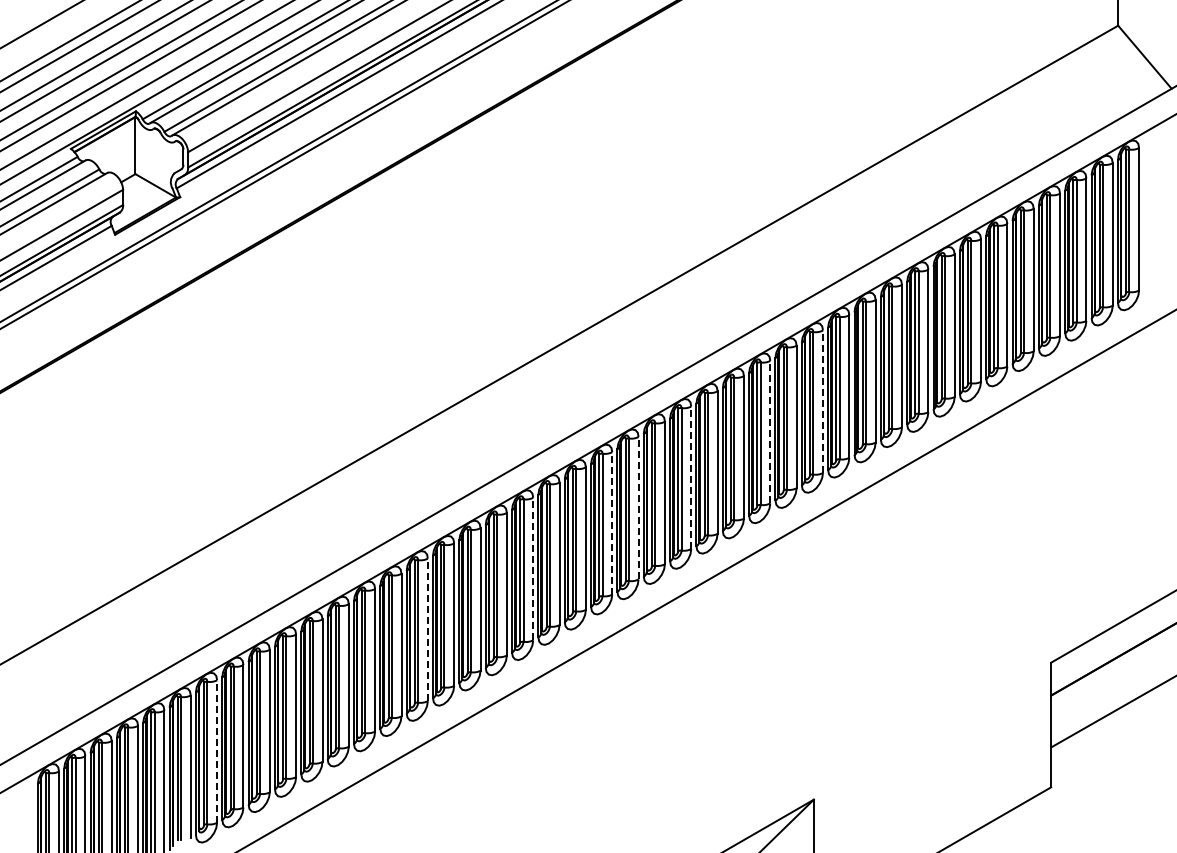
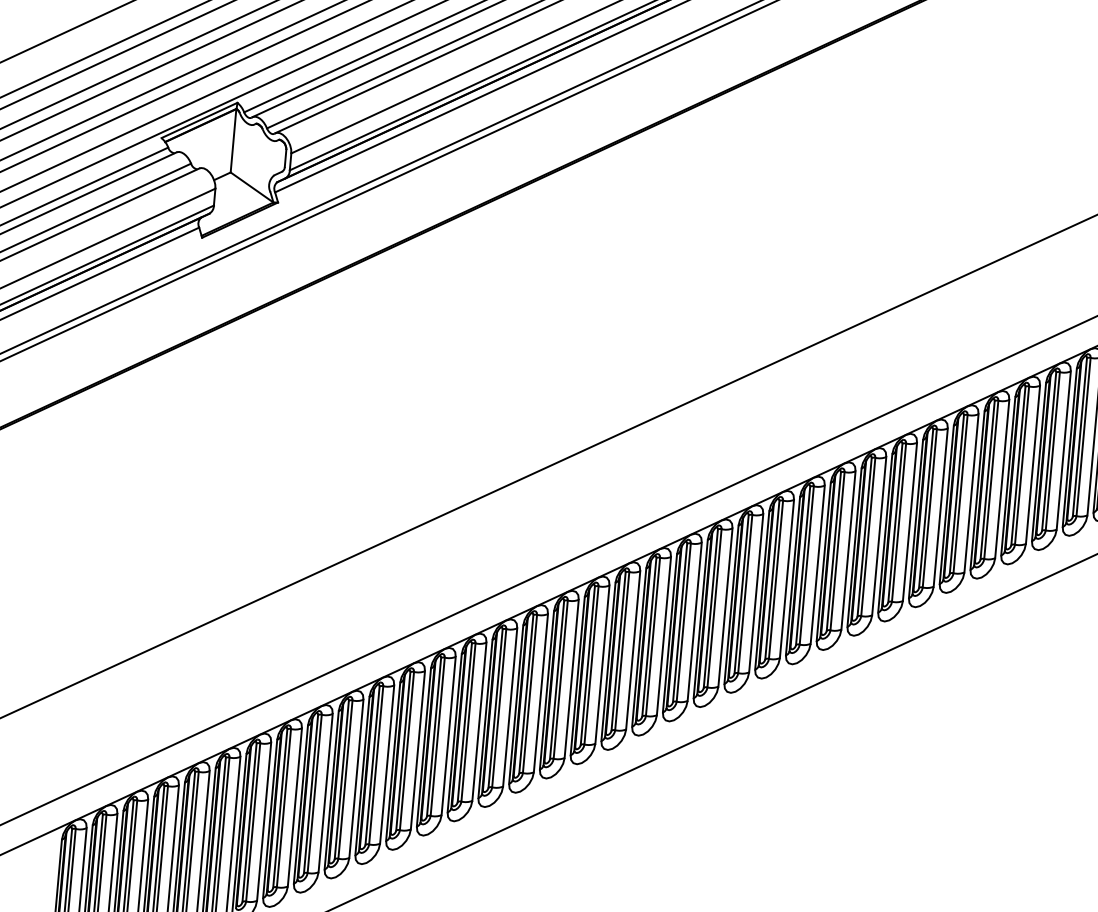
line: (823, 401) -> (972, 493), dashed -> solid
line: (770, 431) -> (910, 521), dashed -> solid
line: (691, 477) -> (817, 564), dashed -> solid
line: (638, 507) -> (756, 592), dashed -> solid
line: (612, 522) -> (725, 606), dashed -> solid
line: (533, 568) -> (633, 649), dashed -> solid
line: (427, 629) -> (509, 707), dashed -> solid
line: (217, 751) -> (264, 821), dashed -> solid

